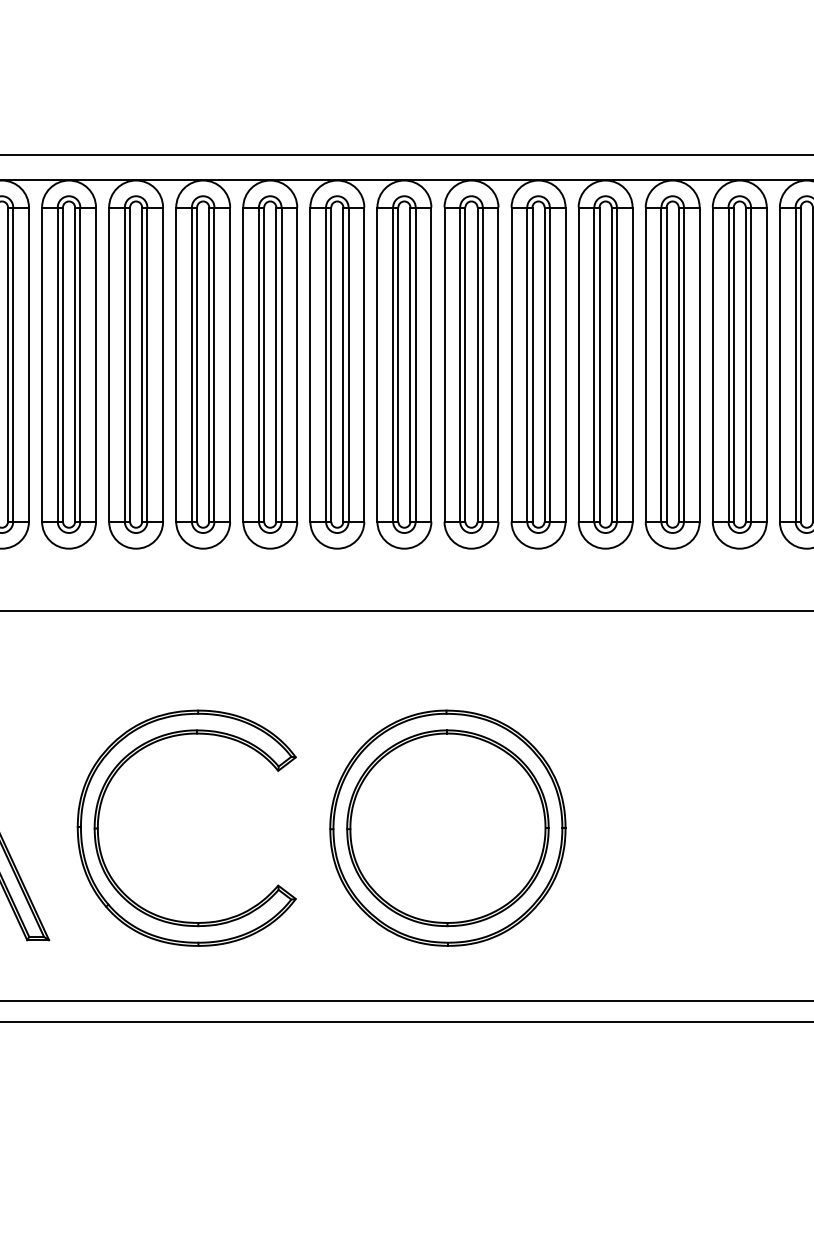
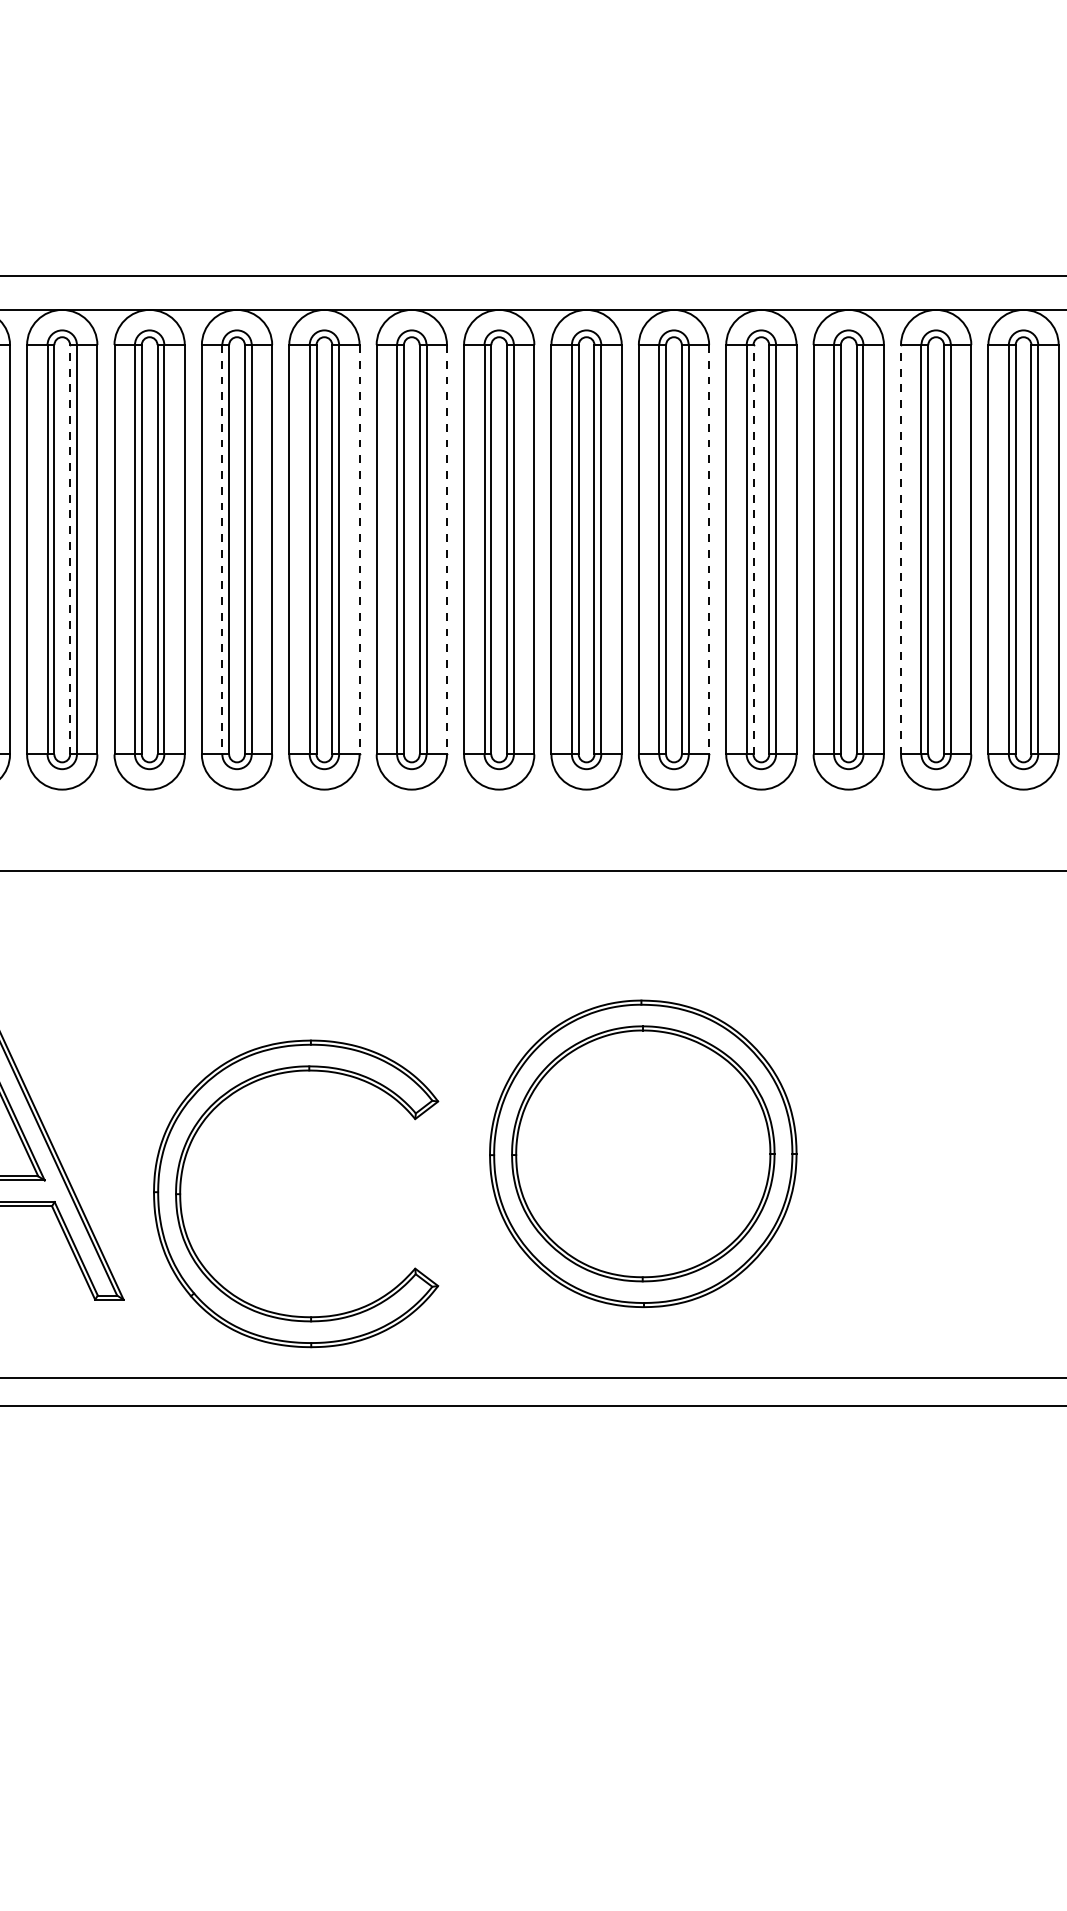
line: (8, 364) -> (70, 549), solid -> dashed
line: (124, 364) -> (222, 549), solid -> dashed
line: (230, 364) -> (359, 549), solid -> dashed
line: (296, 364) -> (446, 549), solid -> dashed
line: (498, 364) -> (709, 549), solid -> dashed
line: (532, 364) -> (753, 549), solid -> dashed
line: (646, 364) -> (901, 549), solid -> dashed
part: (98, 827) -> (181, 1193), moved

